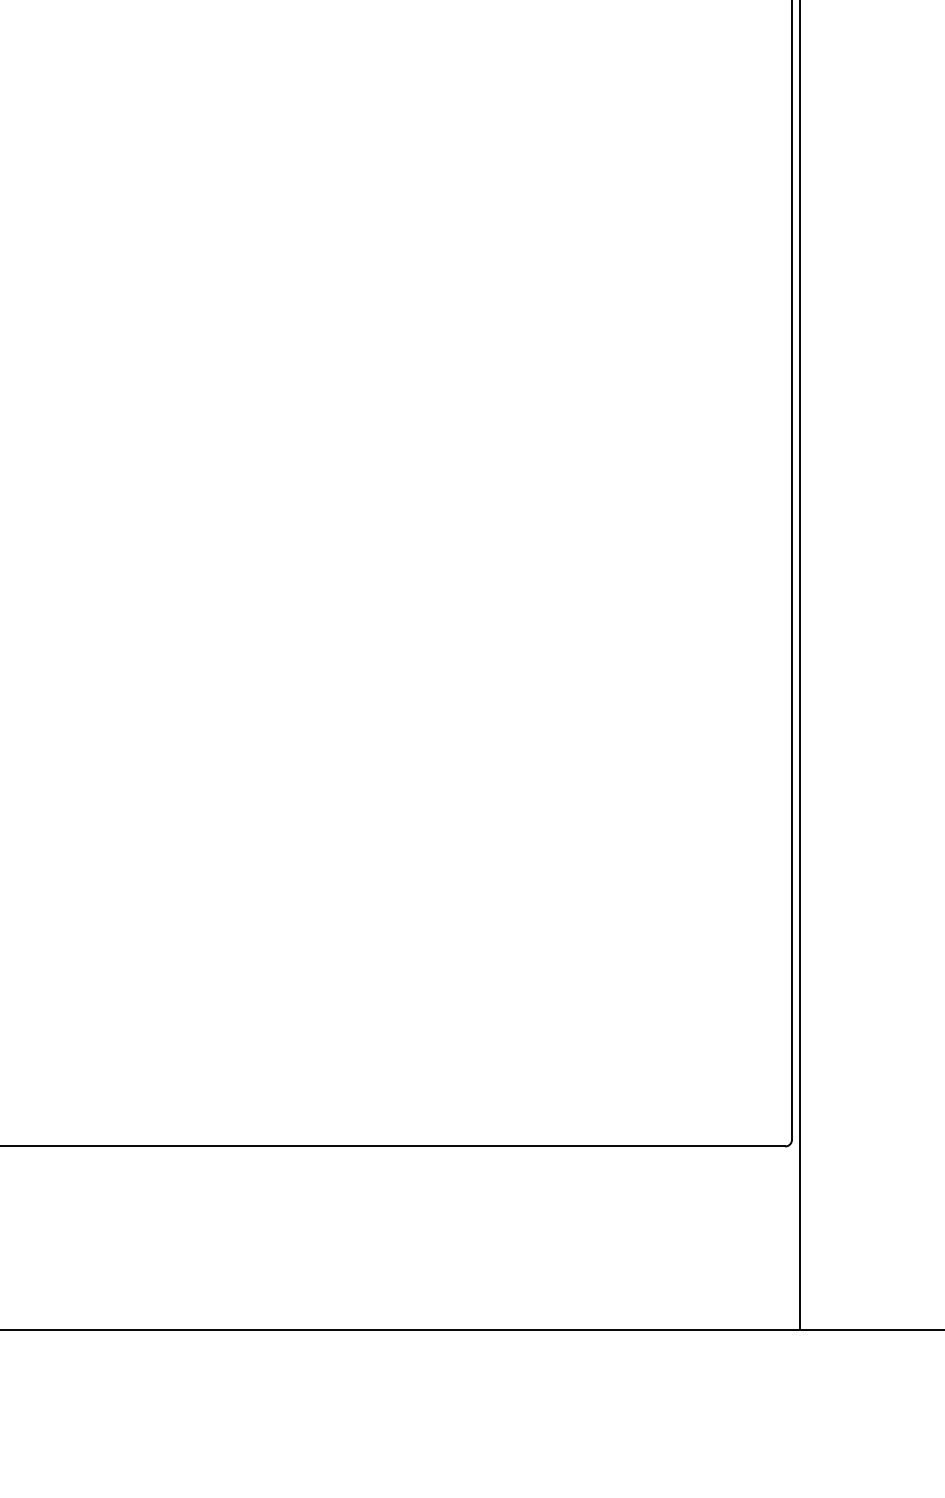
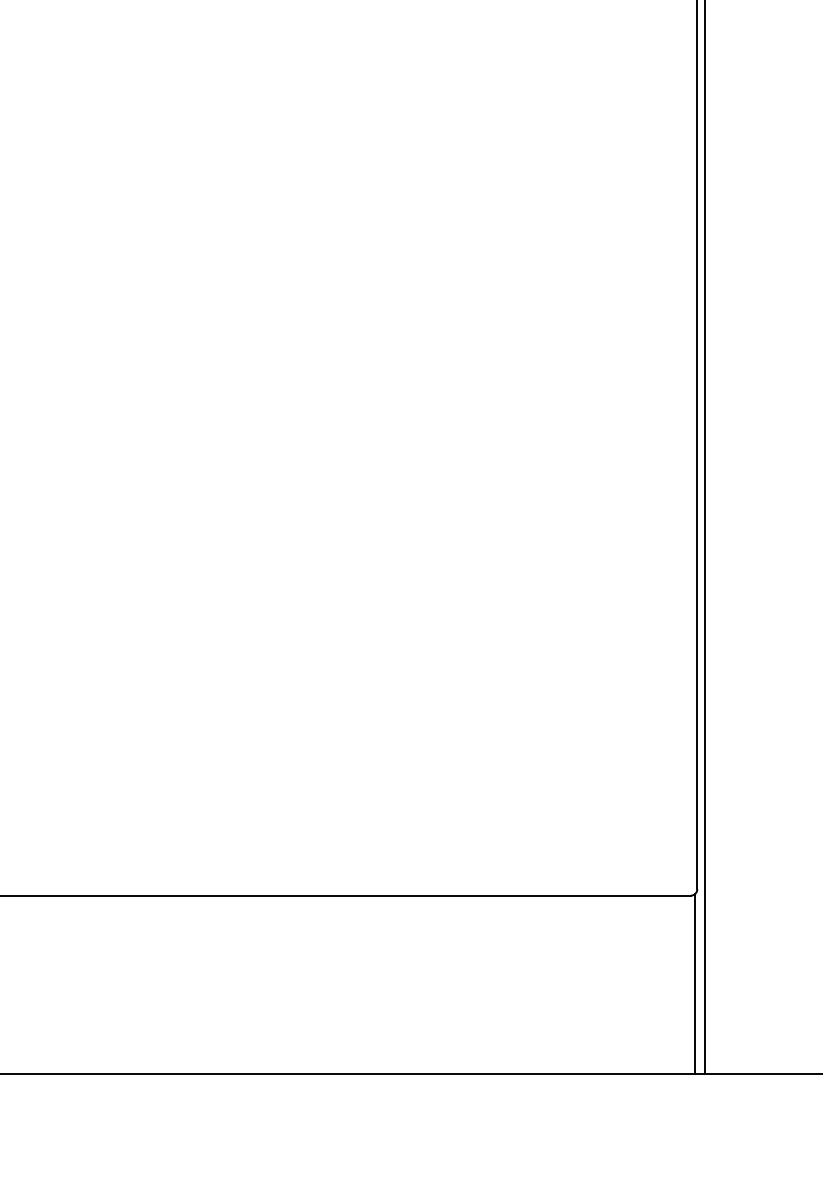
line: (790, 1236) -> (695, 983), added

